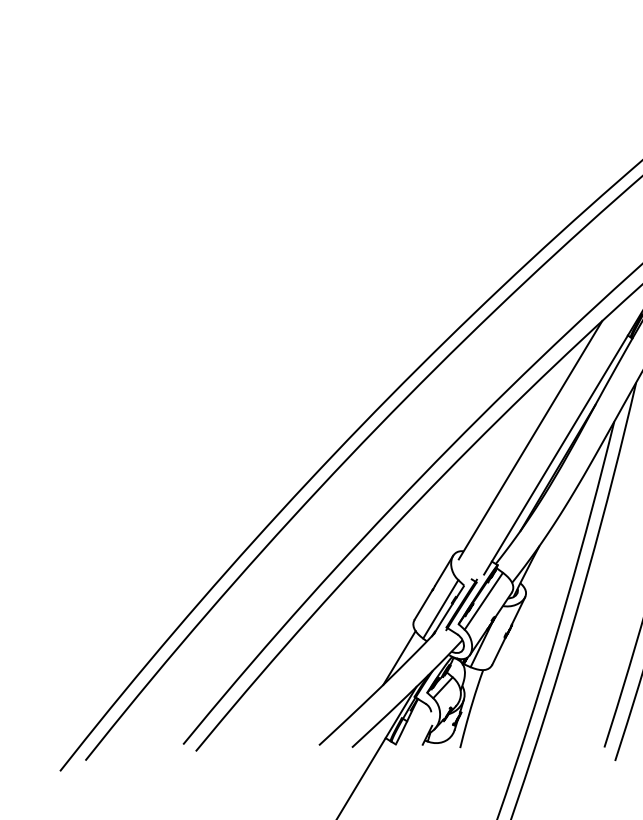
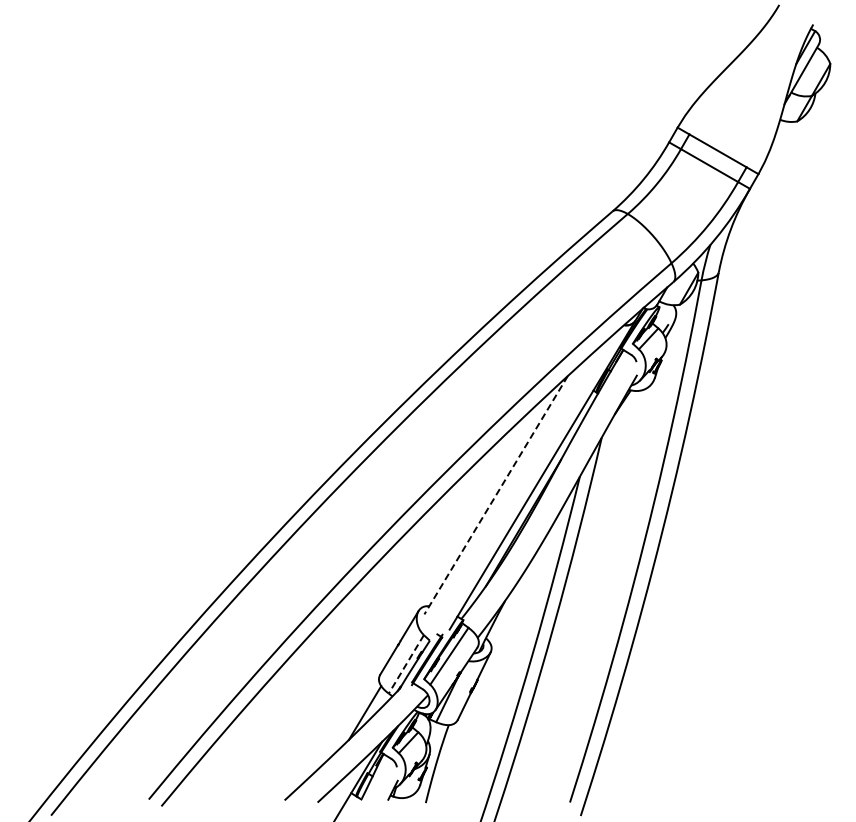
line: (529, 440) -> (495, 495), solid -> dashed
line: (440, 609) -> (406, 664), solid -> dashed

